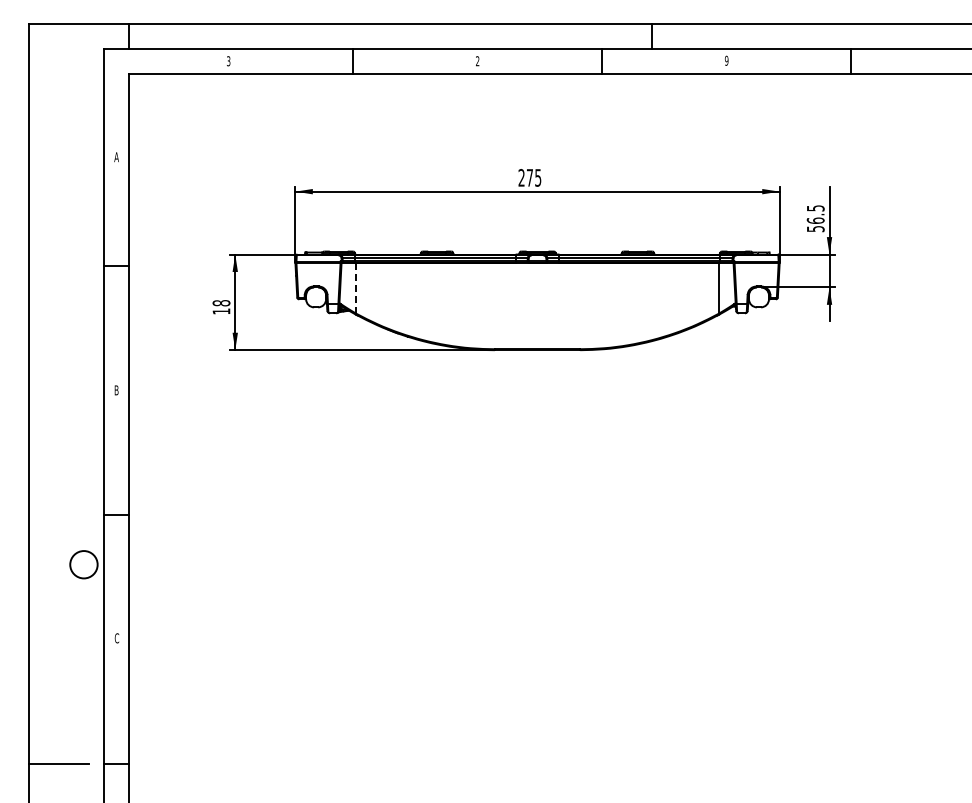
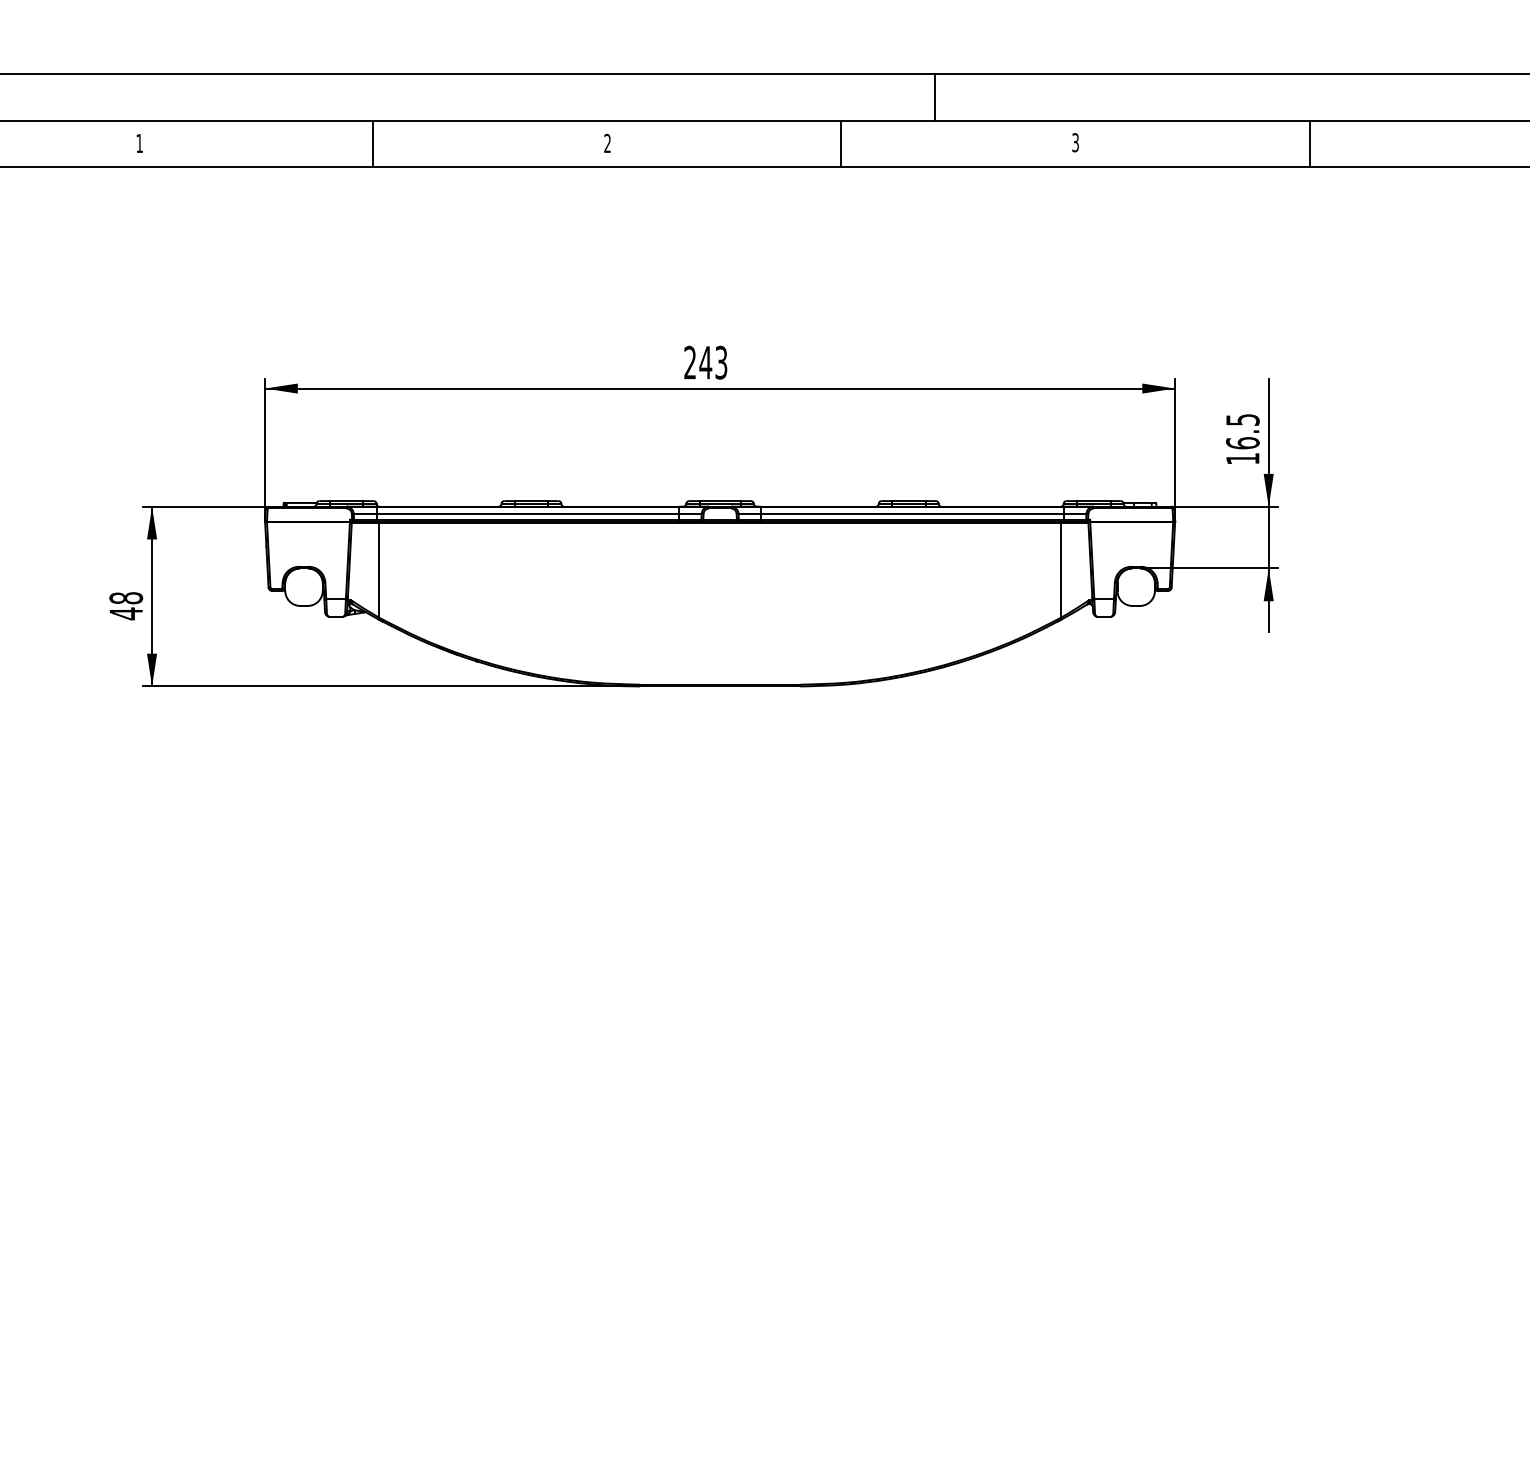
text: (726, 60) -> (1075, 142), 9 -> 3
text: (228, 61) -> (139, 143), 3 -> 1
text: (533, 177) -> (712, 361), 275 -> 243
text: (815, 229) -> (1242, 459), 56.5 -> 16.5
line: (356, 289) -> (379, 572), dashed -> solid
text: (221, 311) -> (126, 613), 18 -> 48

